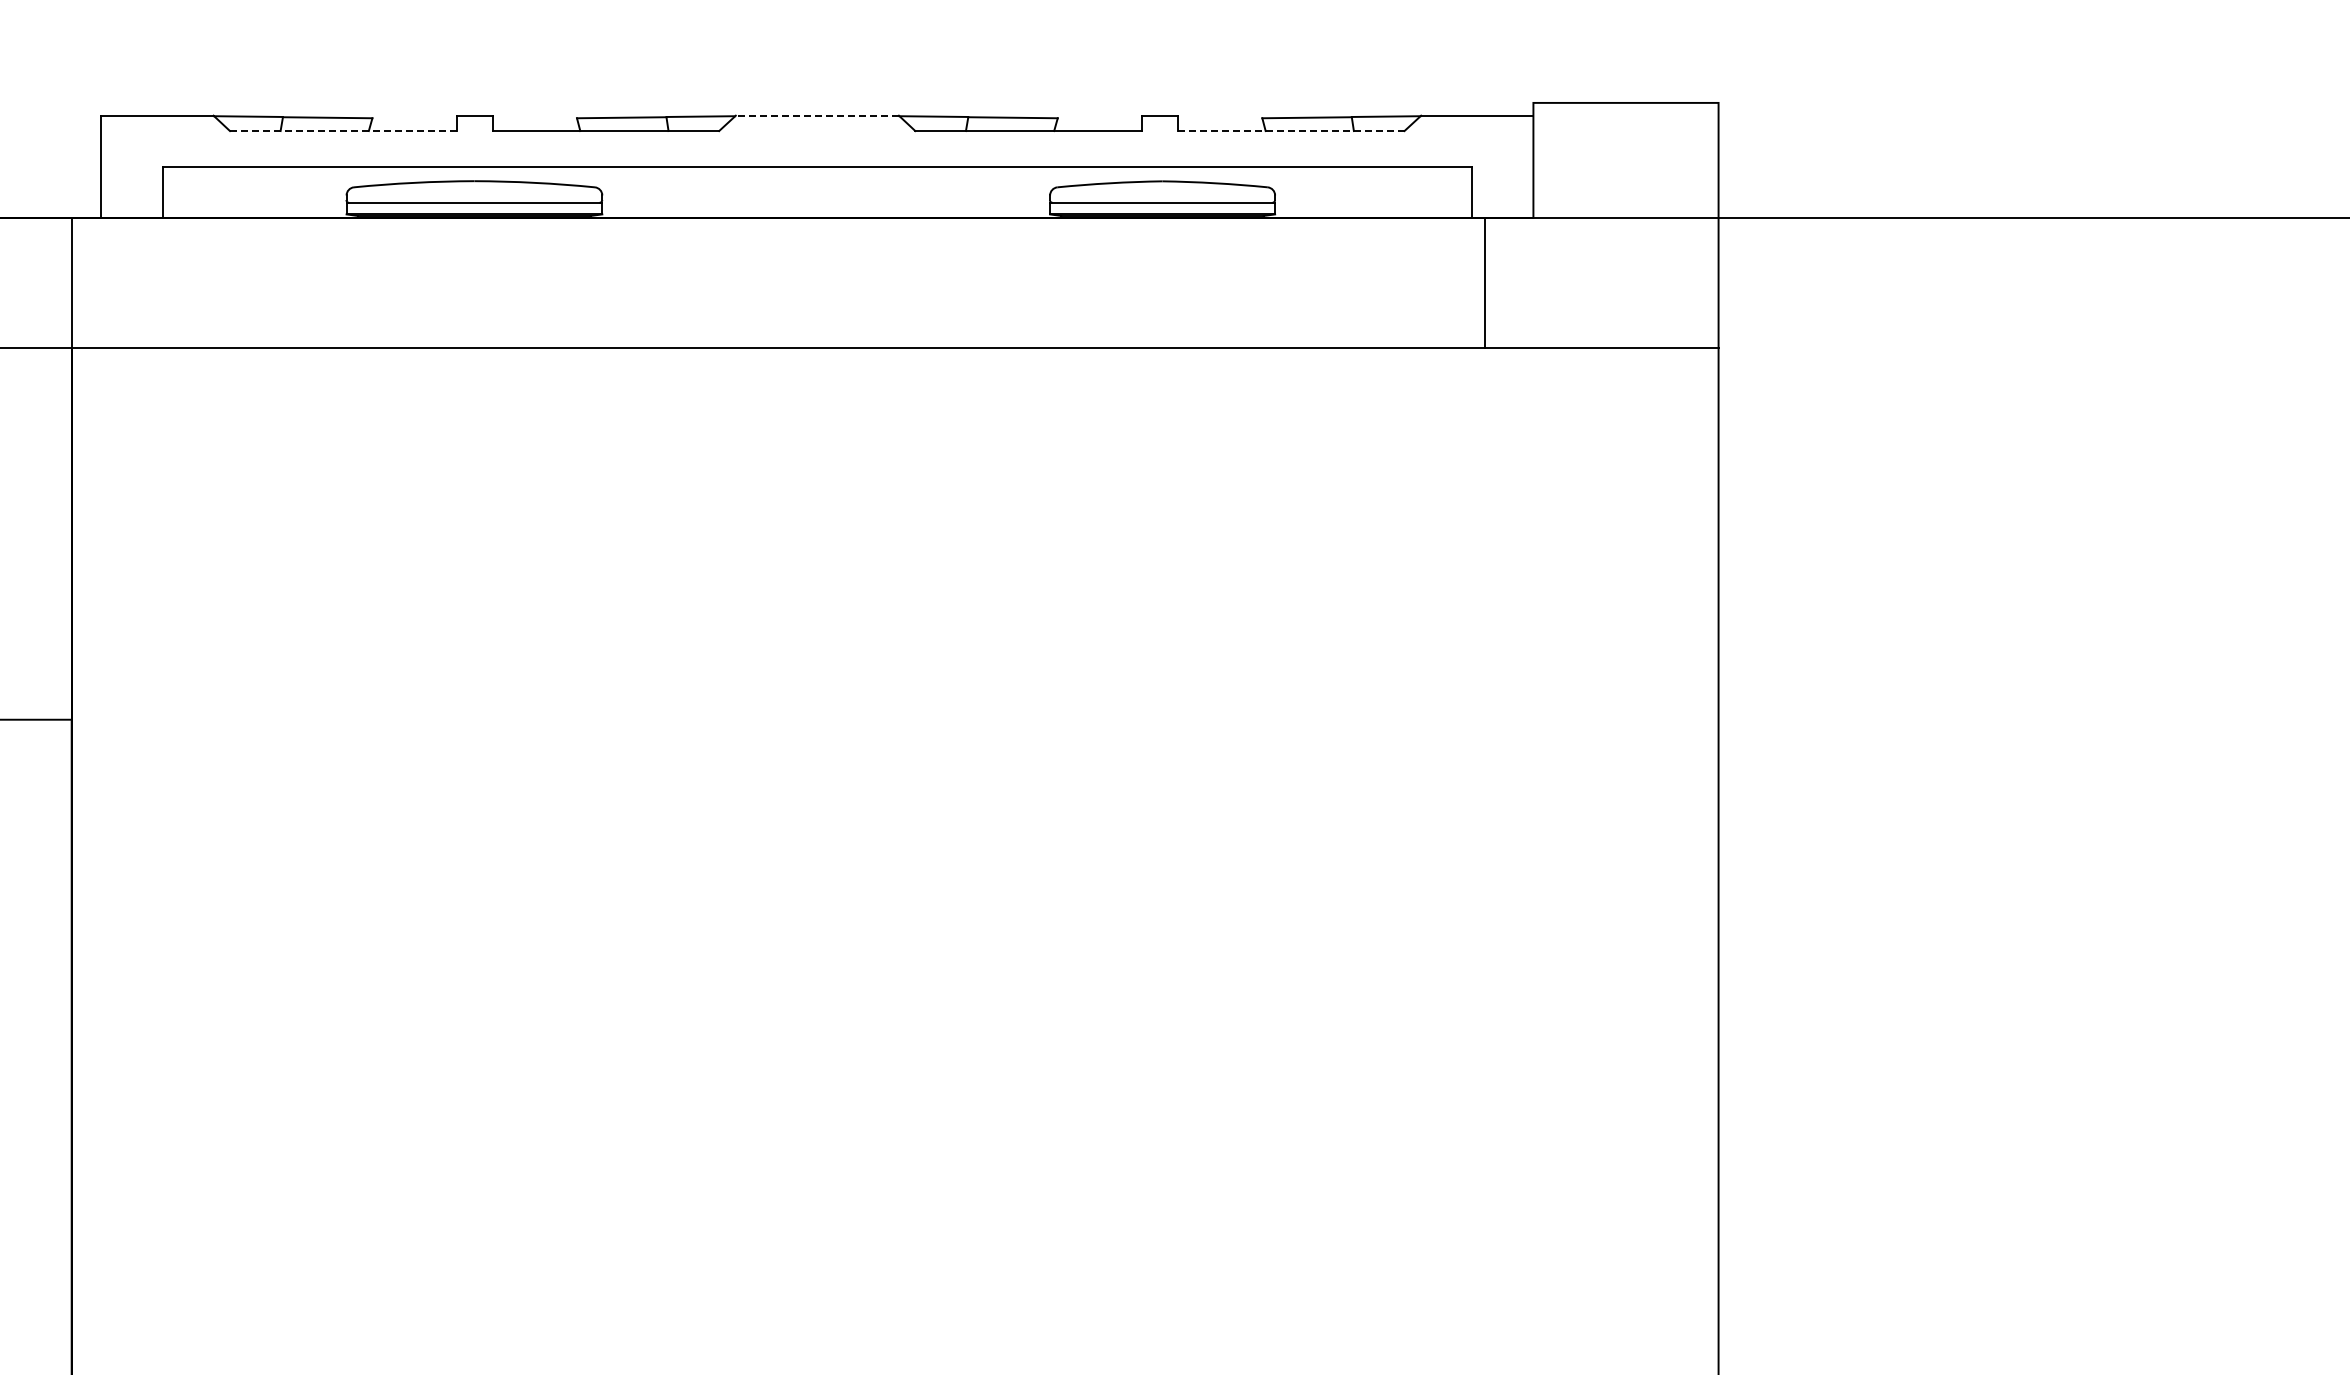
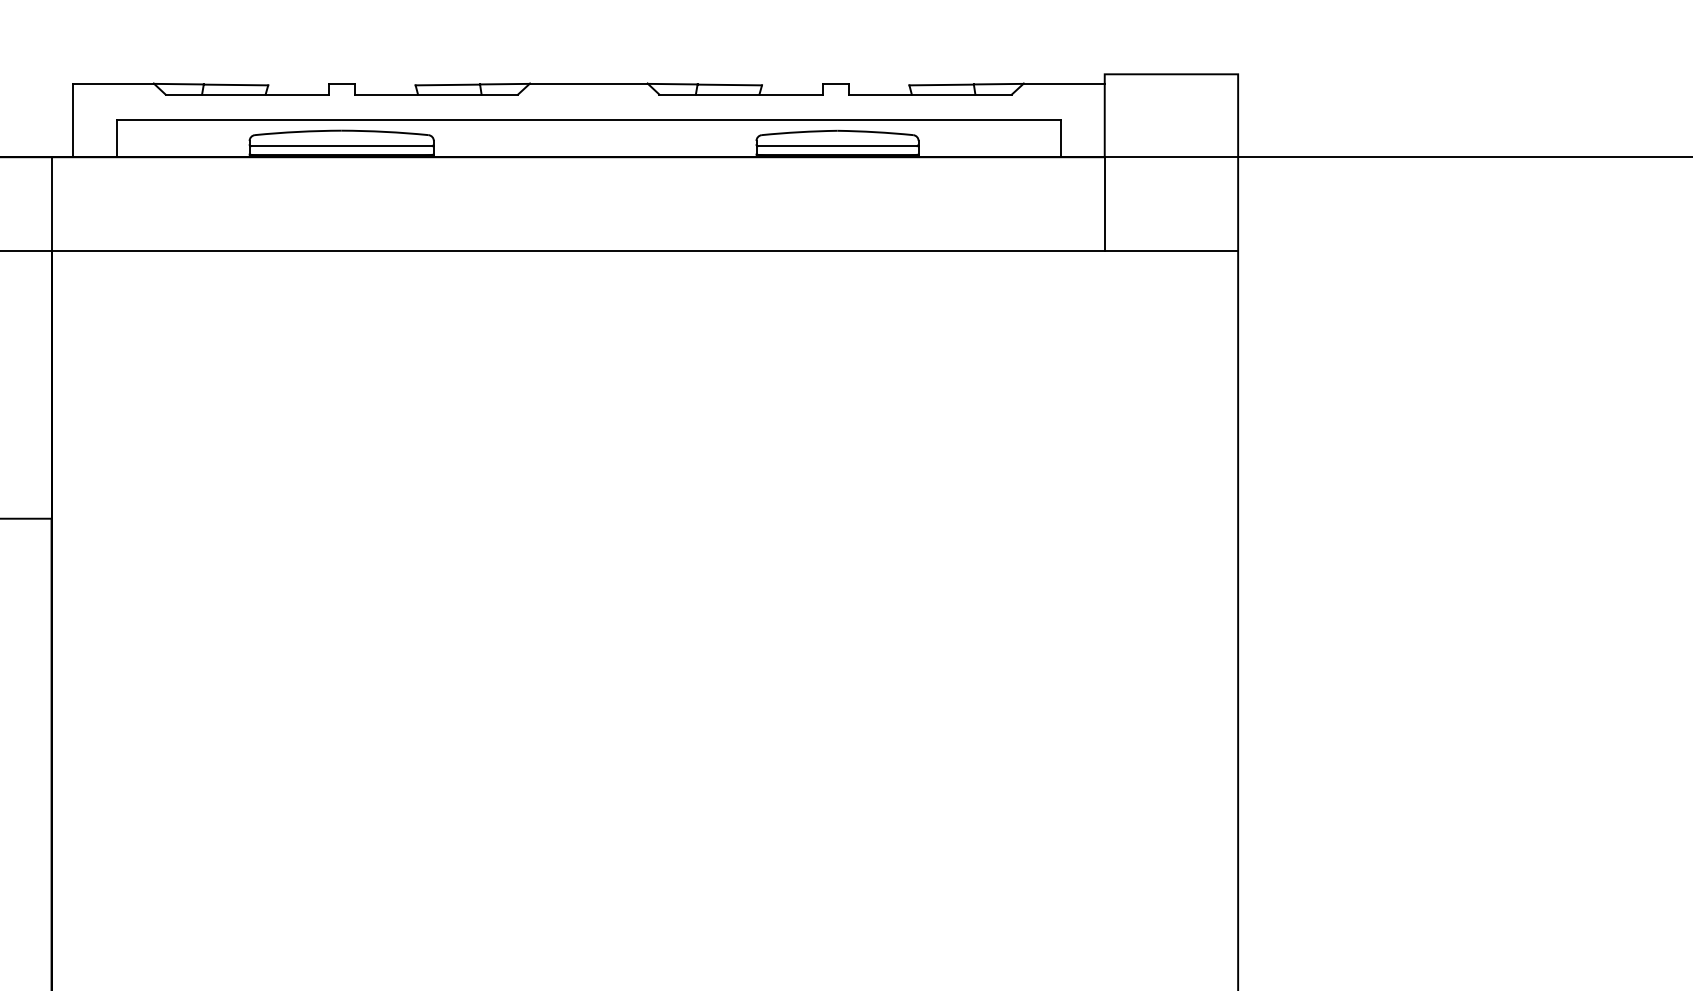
line: (817, 115) -> (588, 83), dashed -> solid
line: (342, 131) -> (246, 94), dashed -> solid
line: (1290, 131) -> (929, 94), dashed -> solid
line: (1485, 283) -> (1104, 204), moved

